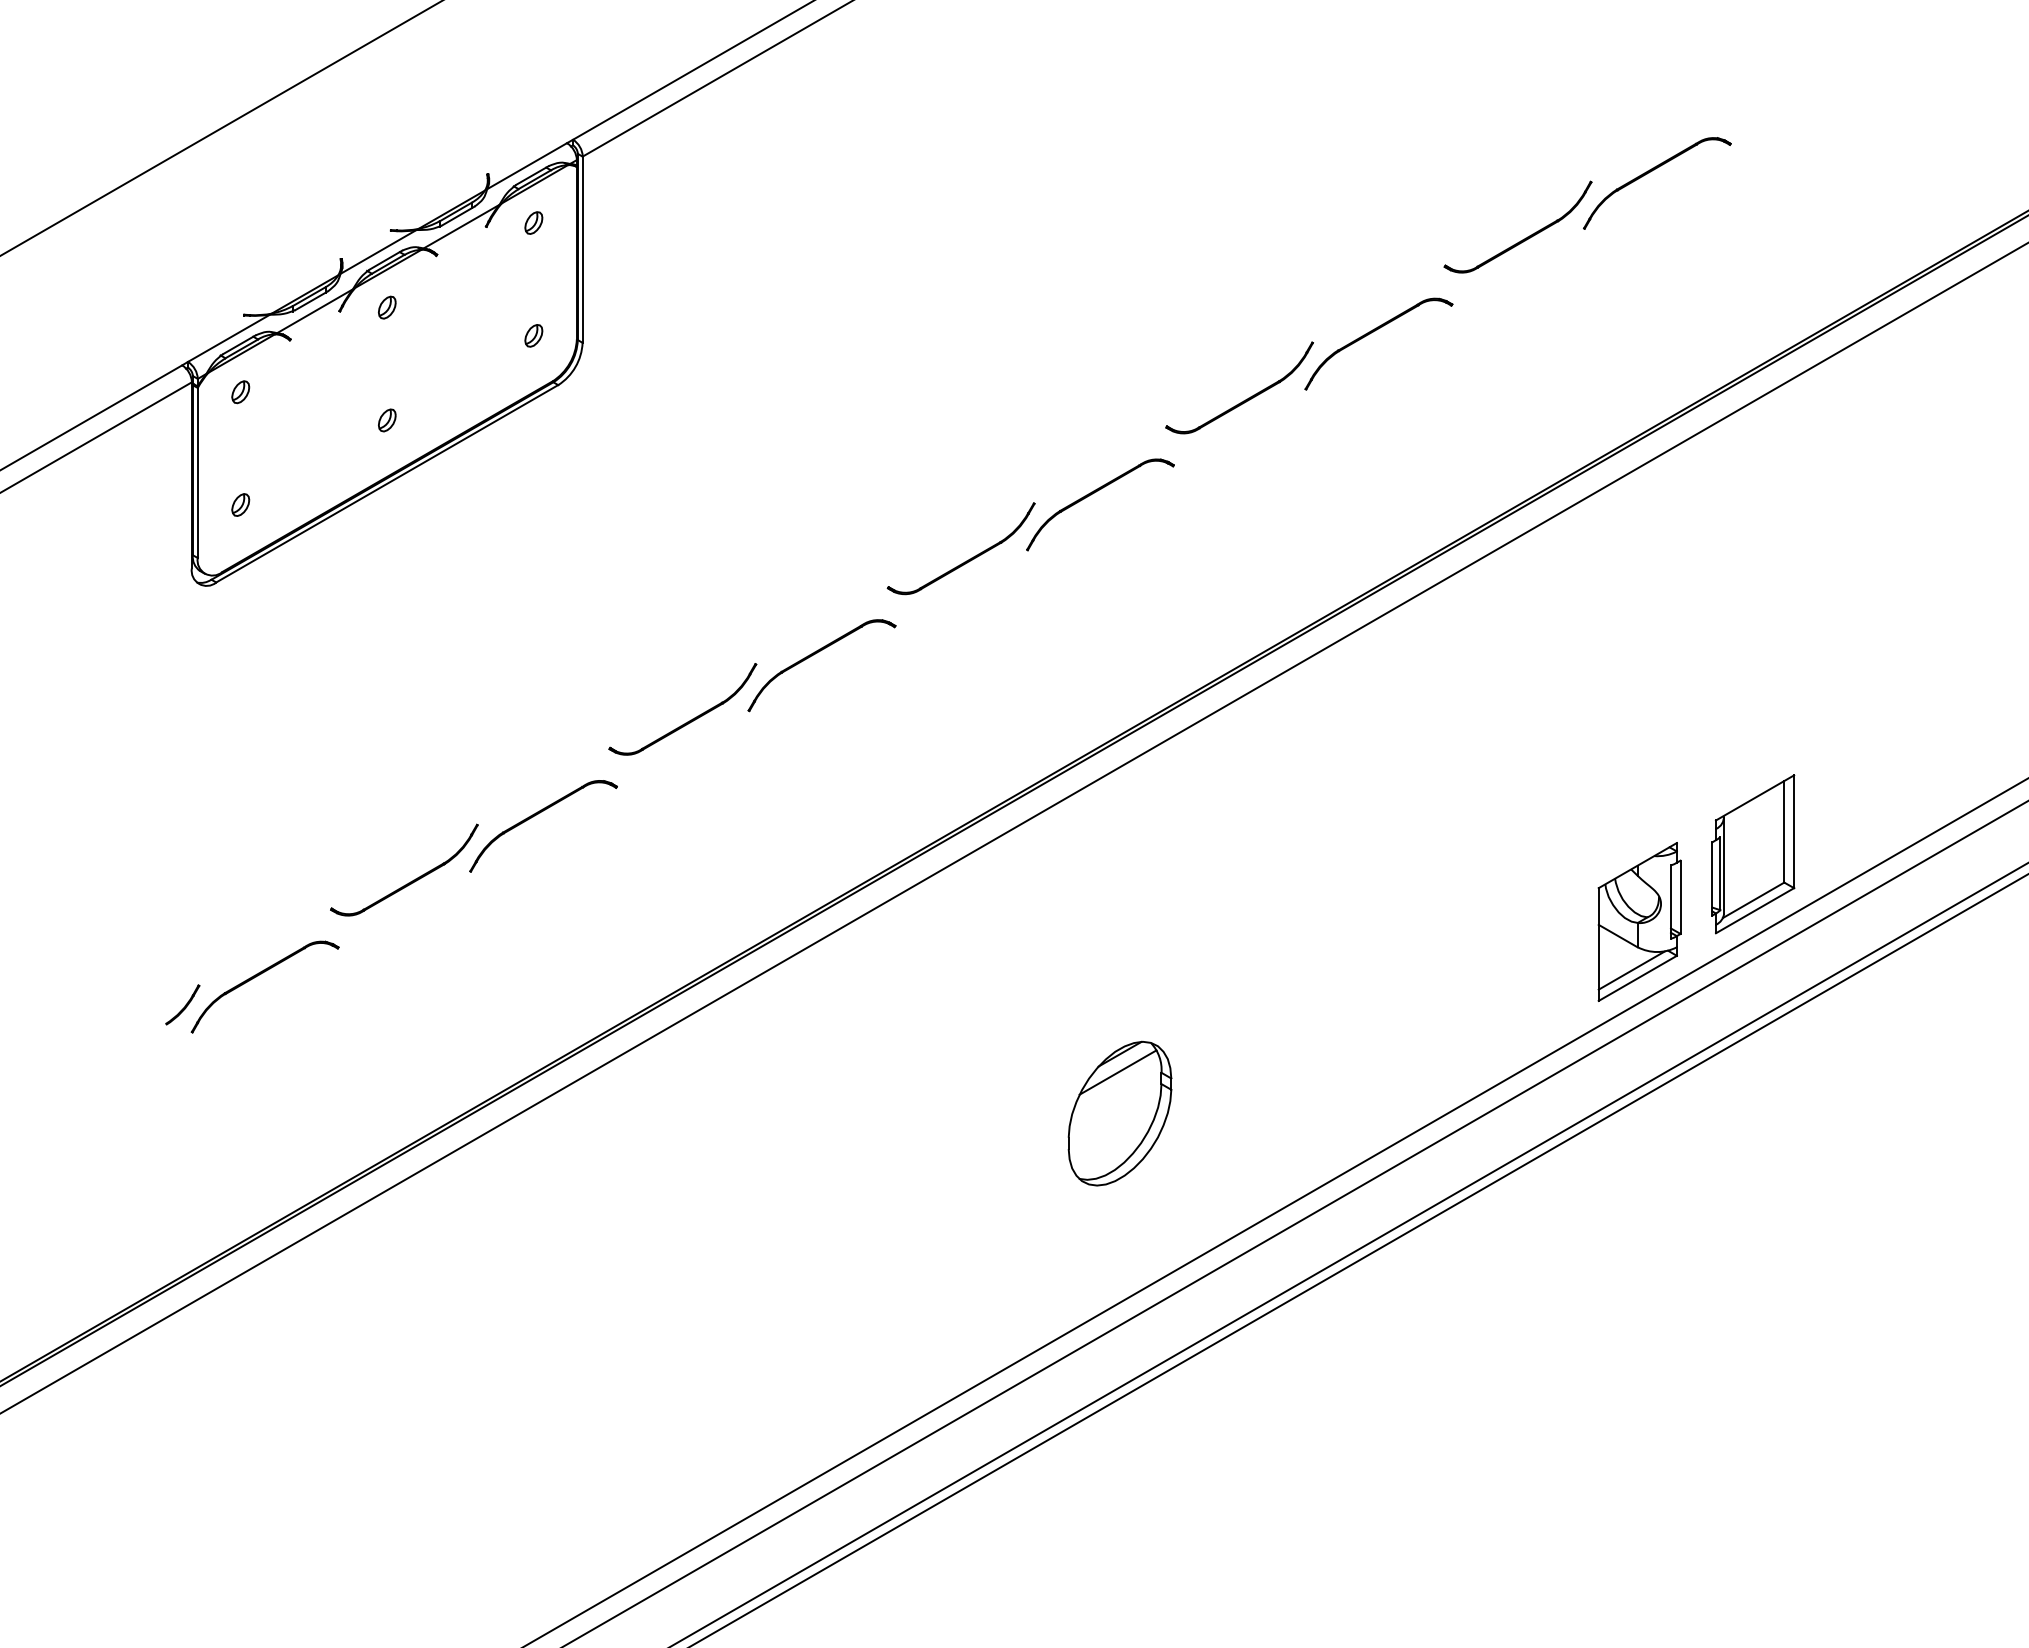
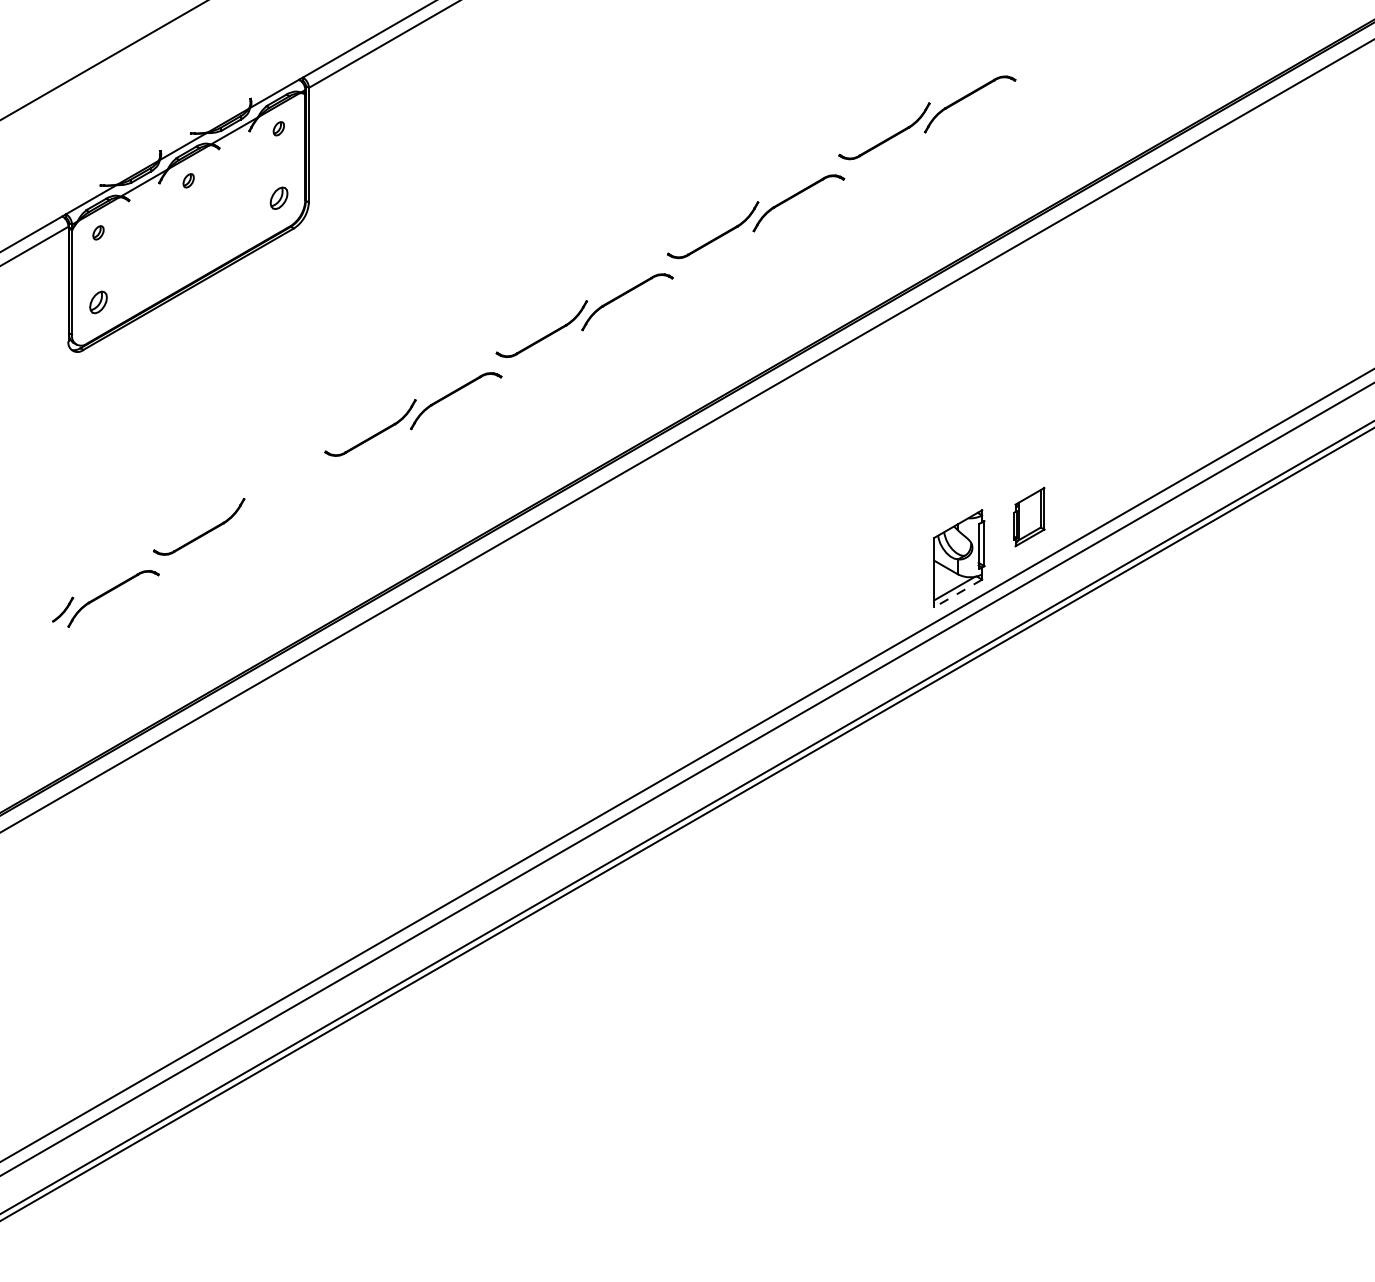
part: (533, 334) -> (278, 197), size x1.6
part: (386, 419) -> (188, 249), removed
part: (240, 503) -> (98, 301), size x1.6
part: (538, 815) -> (281, 493), removed
part: (1753, 853) -> (1029, 516), size x0.6
line: (1638, 978) -> (958, 593), solid -> dashed
part: (1119, 1113) -> (639, 676), removed

